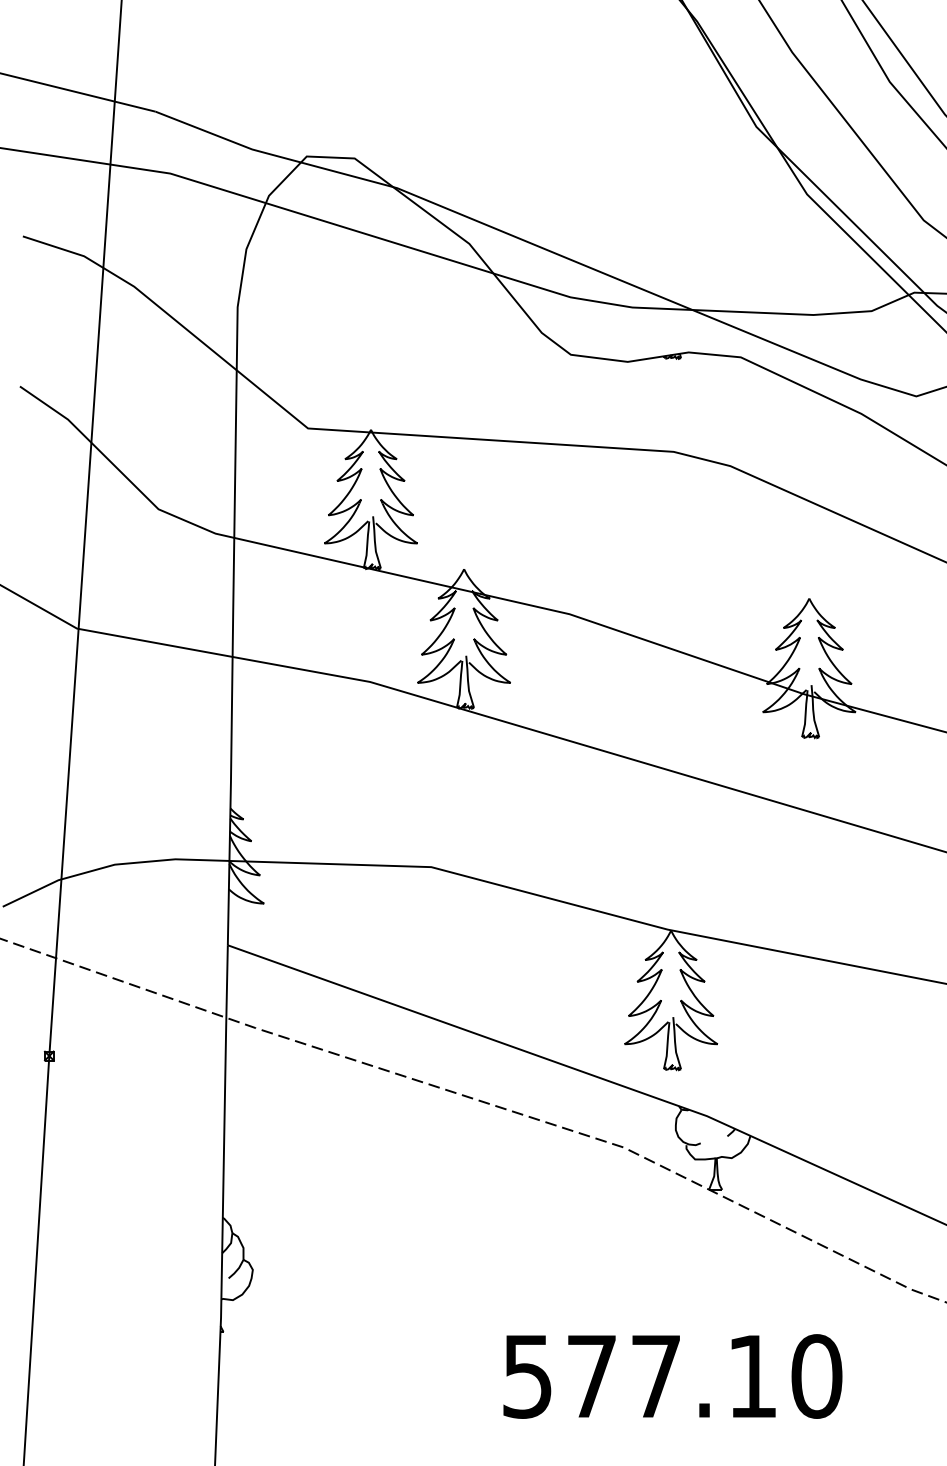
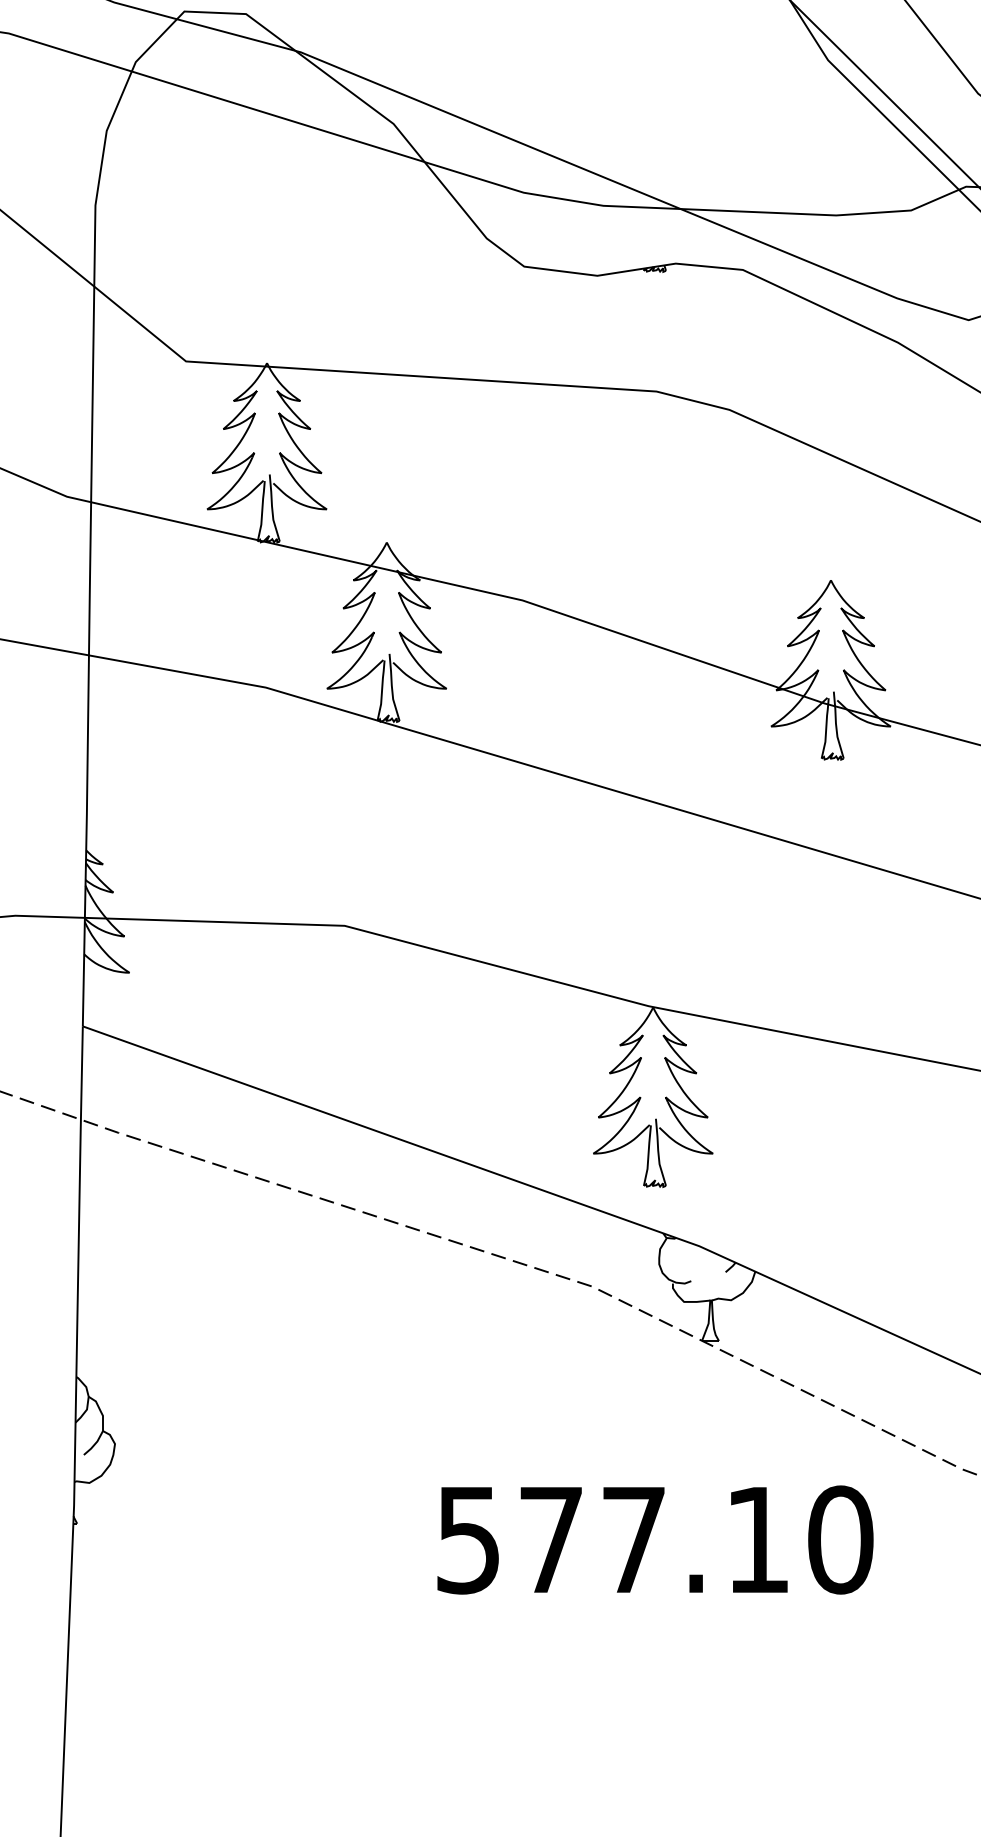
text: (672, 1376) -> (654, 1540), moved

